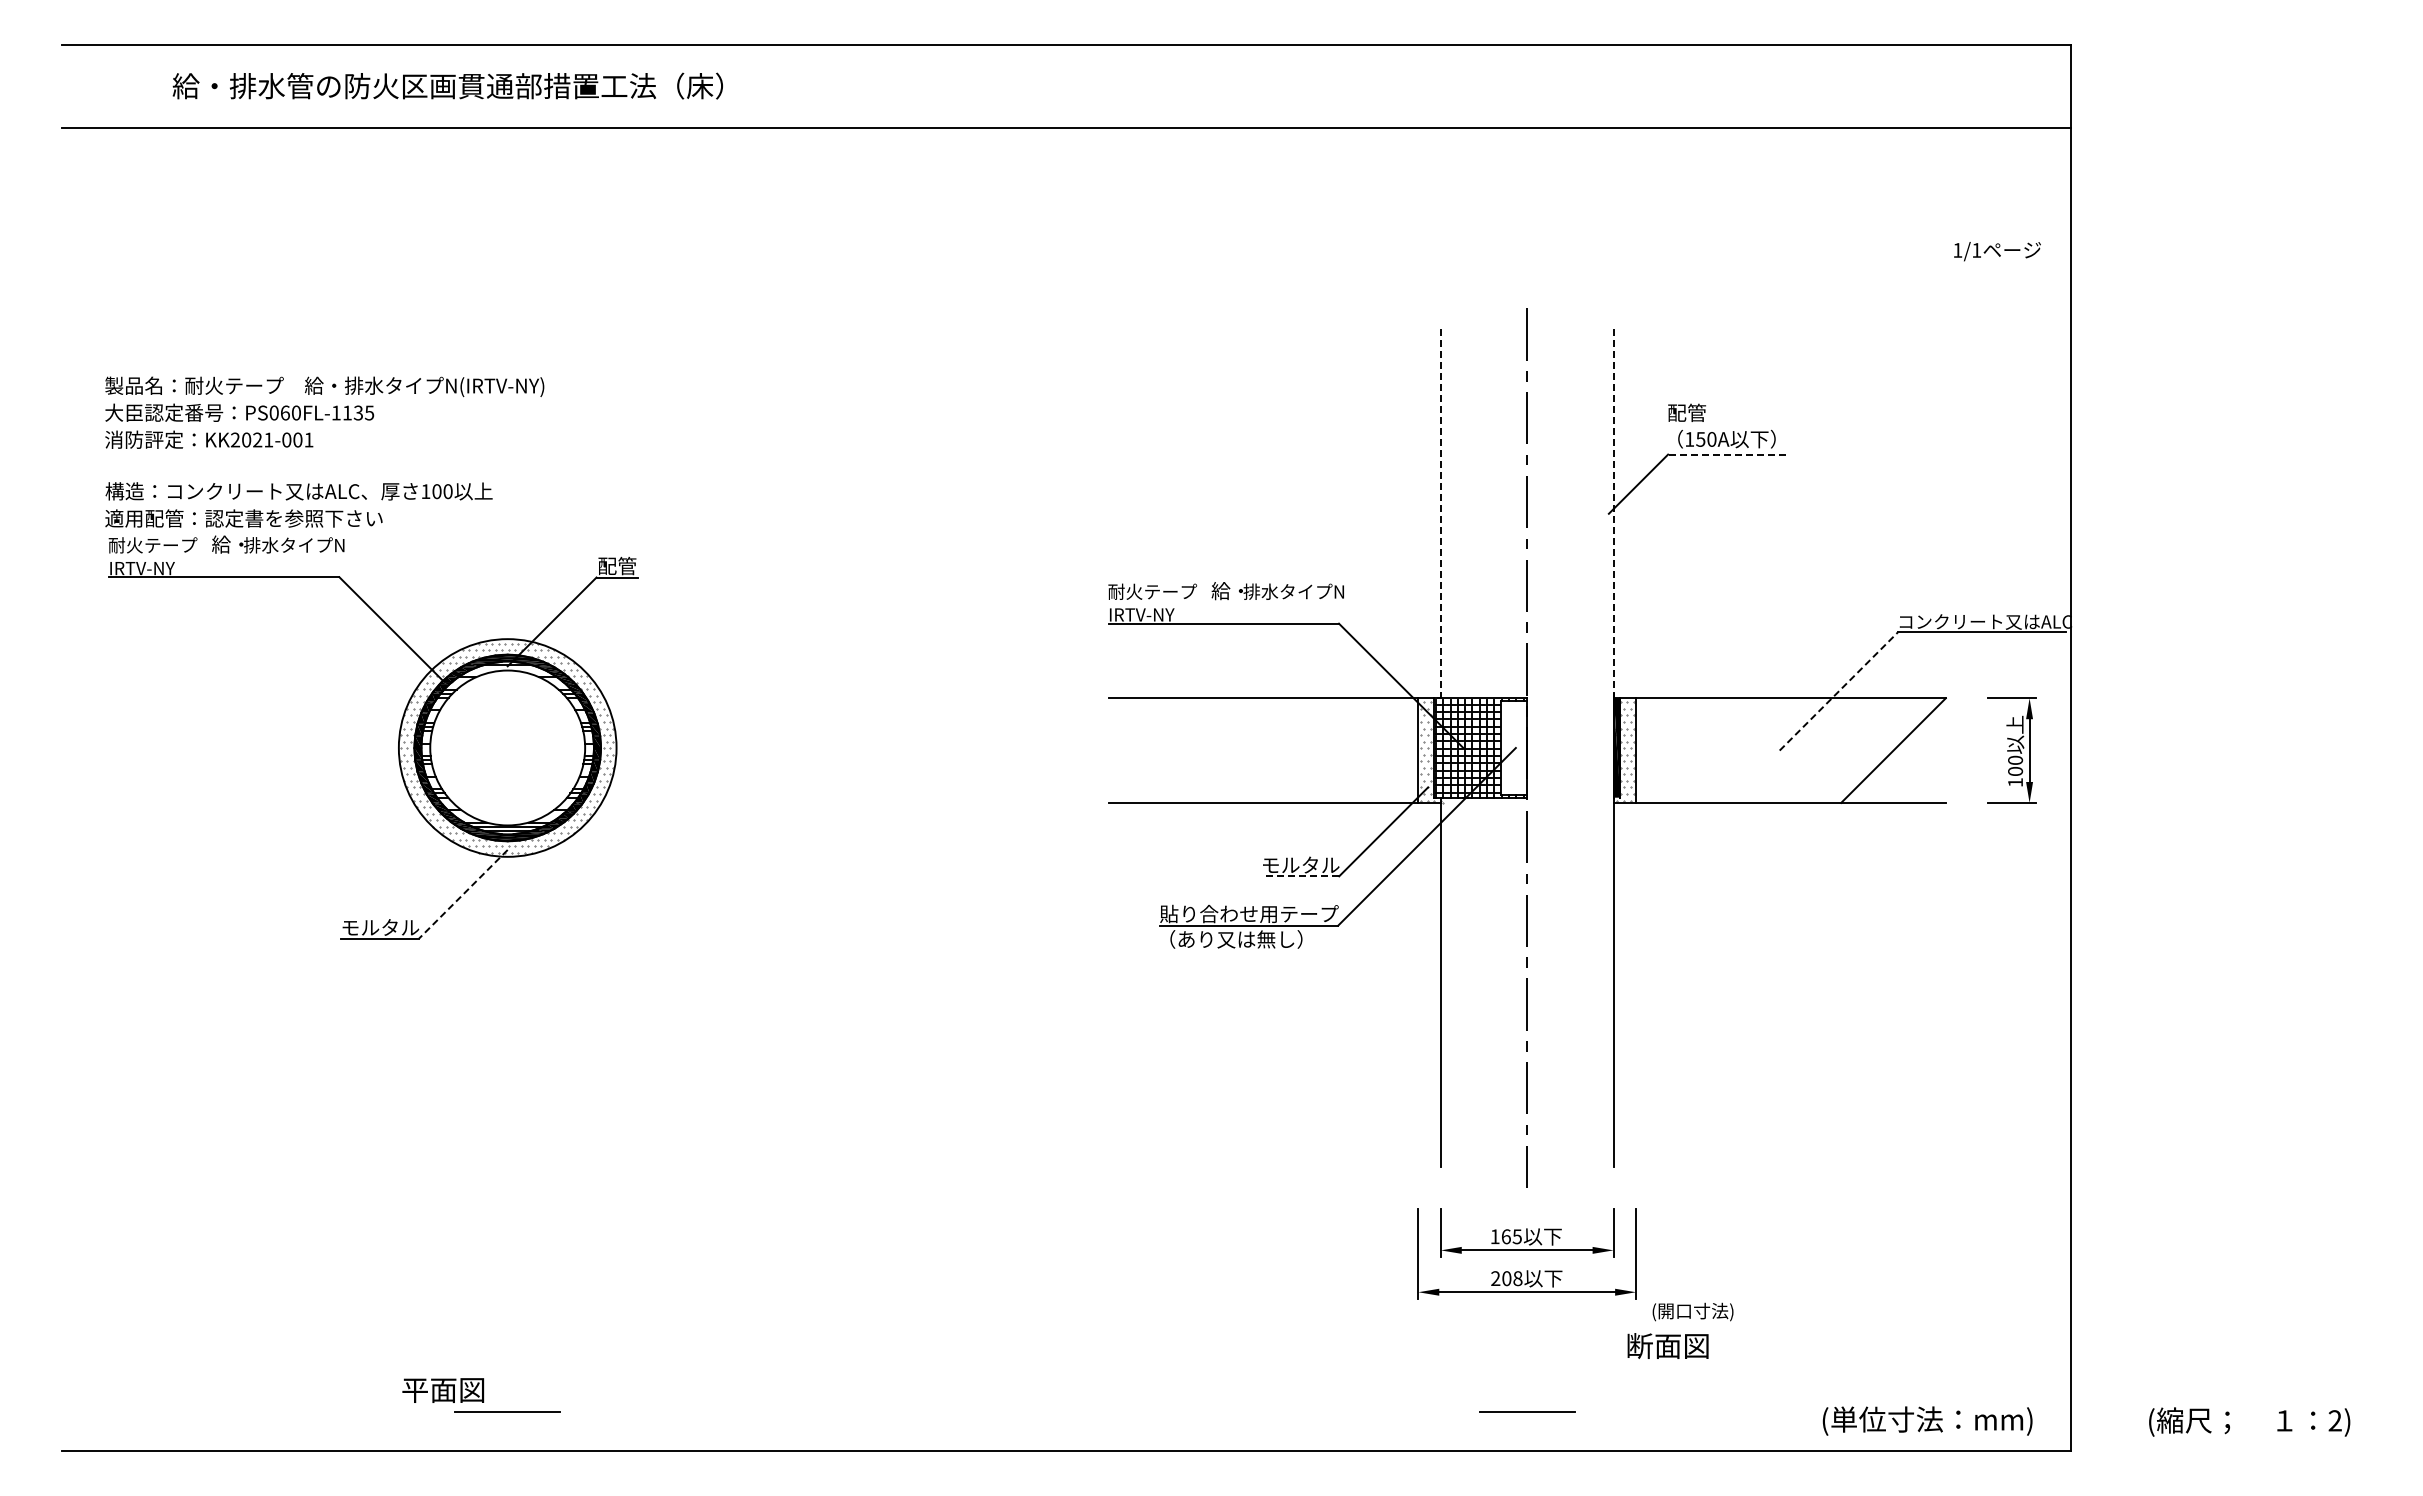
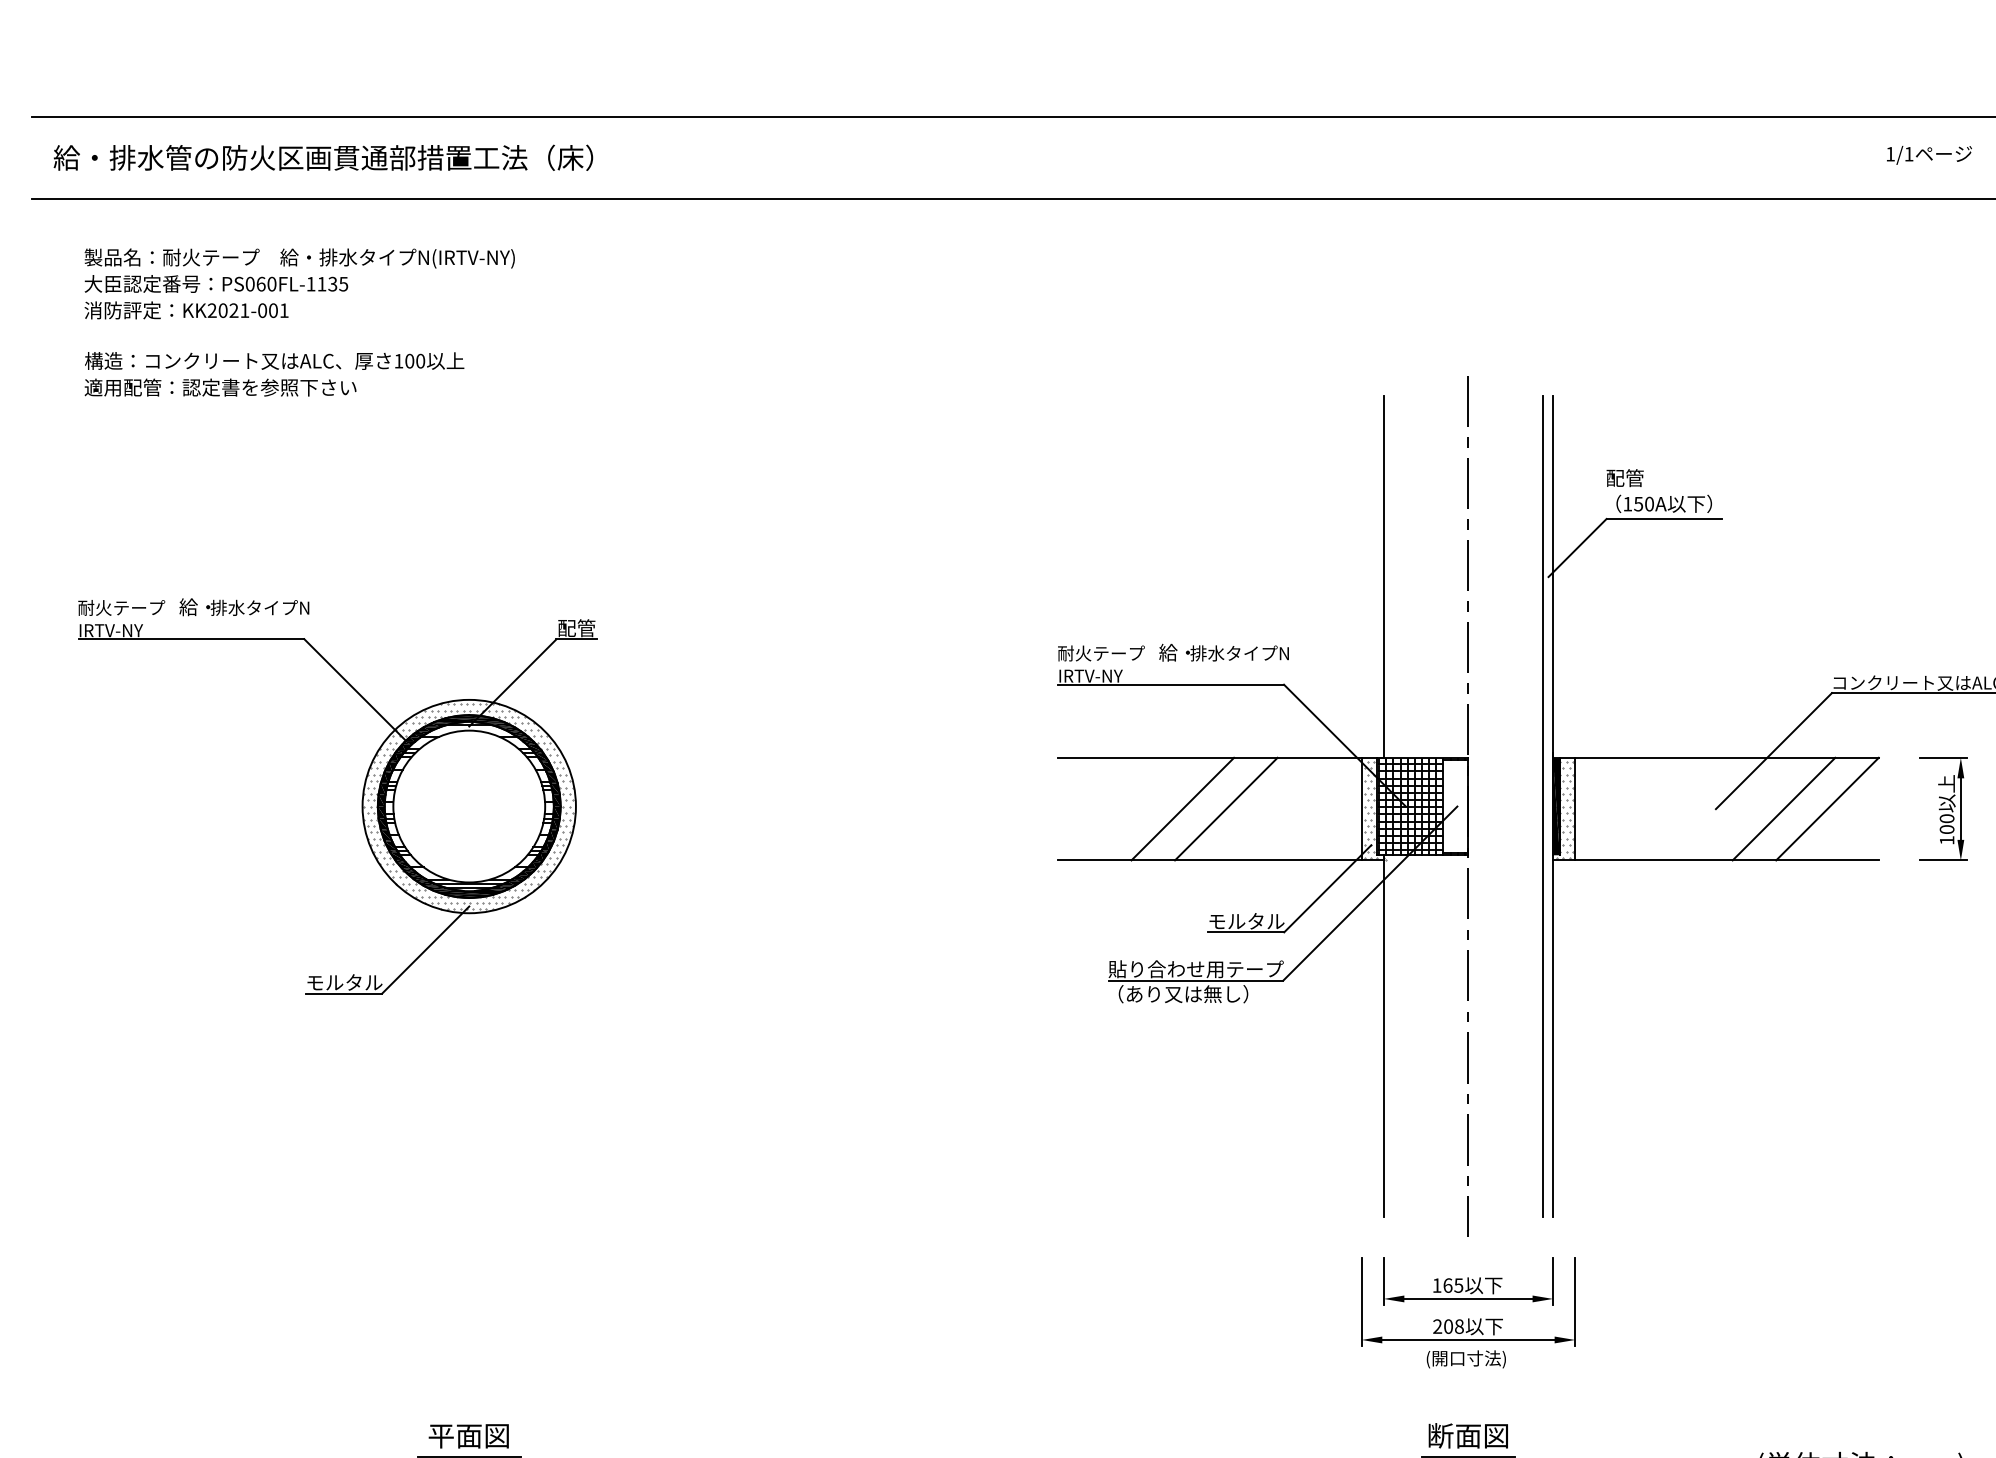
text: (447, 85) -> (323, 157), moved
text: (1997, 251) -> (1929, 155), moved
text: (324, 451) -> (299, 321), moved
line: (1726, 454) -> (1663, 518), dashed -> solid
line: (1440, 514) -> (1383, 577), dashed -> solid
line: (1613, 514) -> (1553, 577), dashed -> solid
line: (1838, 691) -> (1773, 751), dashed -> solid
line: (1603, 747) -> (1543, 806), added
line: (1235, 750) -> (1182, 809), added
line: (1279, 750) -> (1225, 809), added
line: (1848, 750) -> (1783, 809), added
line: (1300, 876) -> (1246, 932), dashed -> solid
line: (463, 894) -> (425, 950), dashed -> solid
text: (1692, 1311) -> (1465, 1358), moved
text: (1667, 1345) -> (1467, 1435), moved
text: (443, 1390) -> (469, 1436), moved

